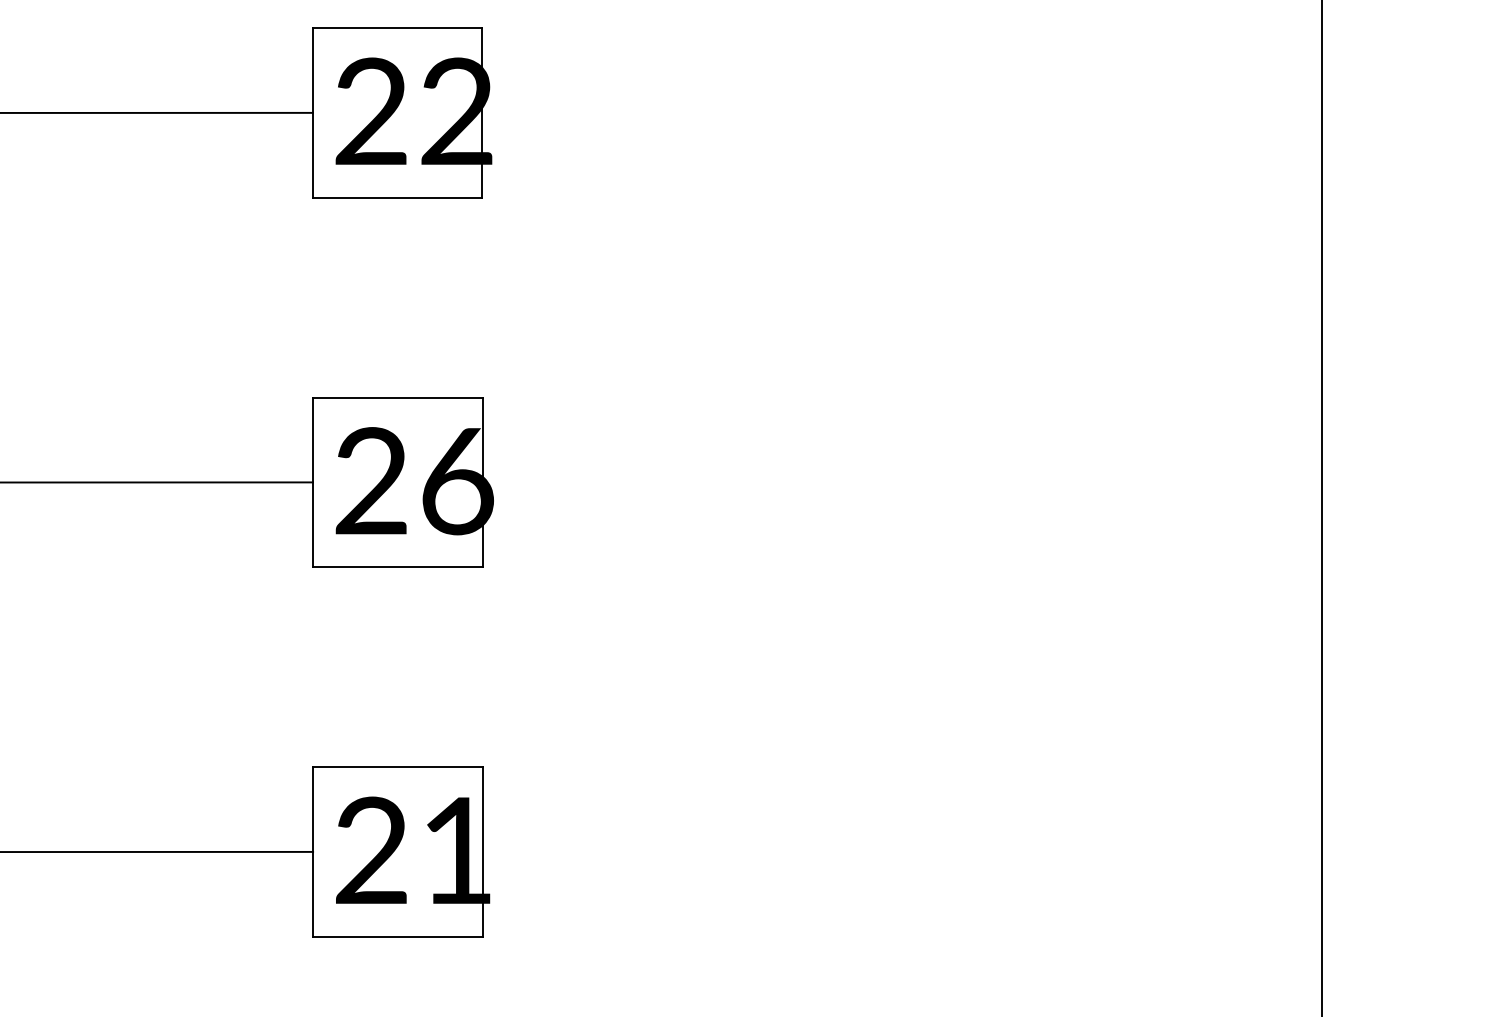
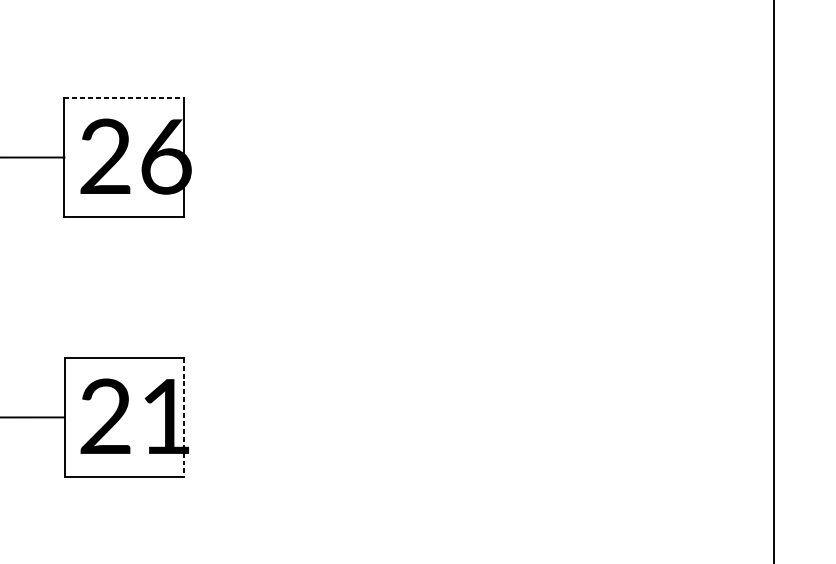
line: (397, 397) -> (123, 97), solid -> dashed
line: (482, 851) -> (183, 417), solid -> dashed

